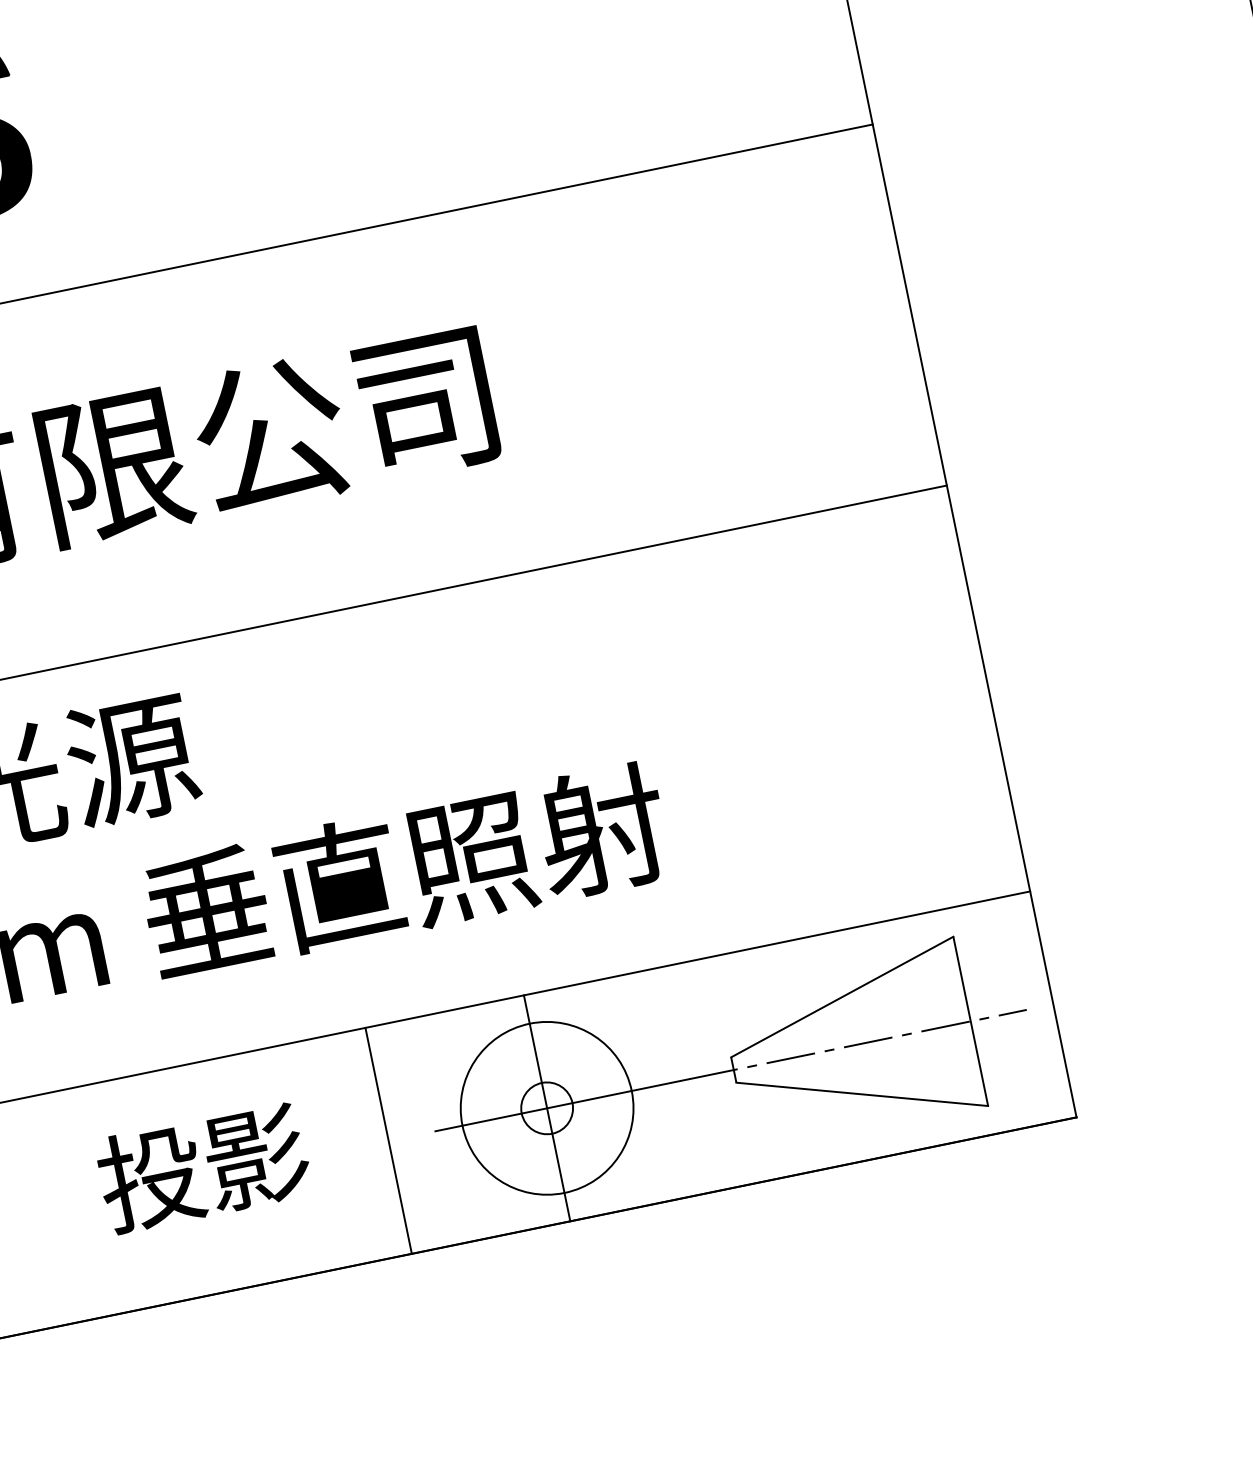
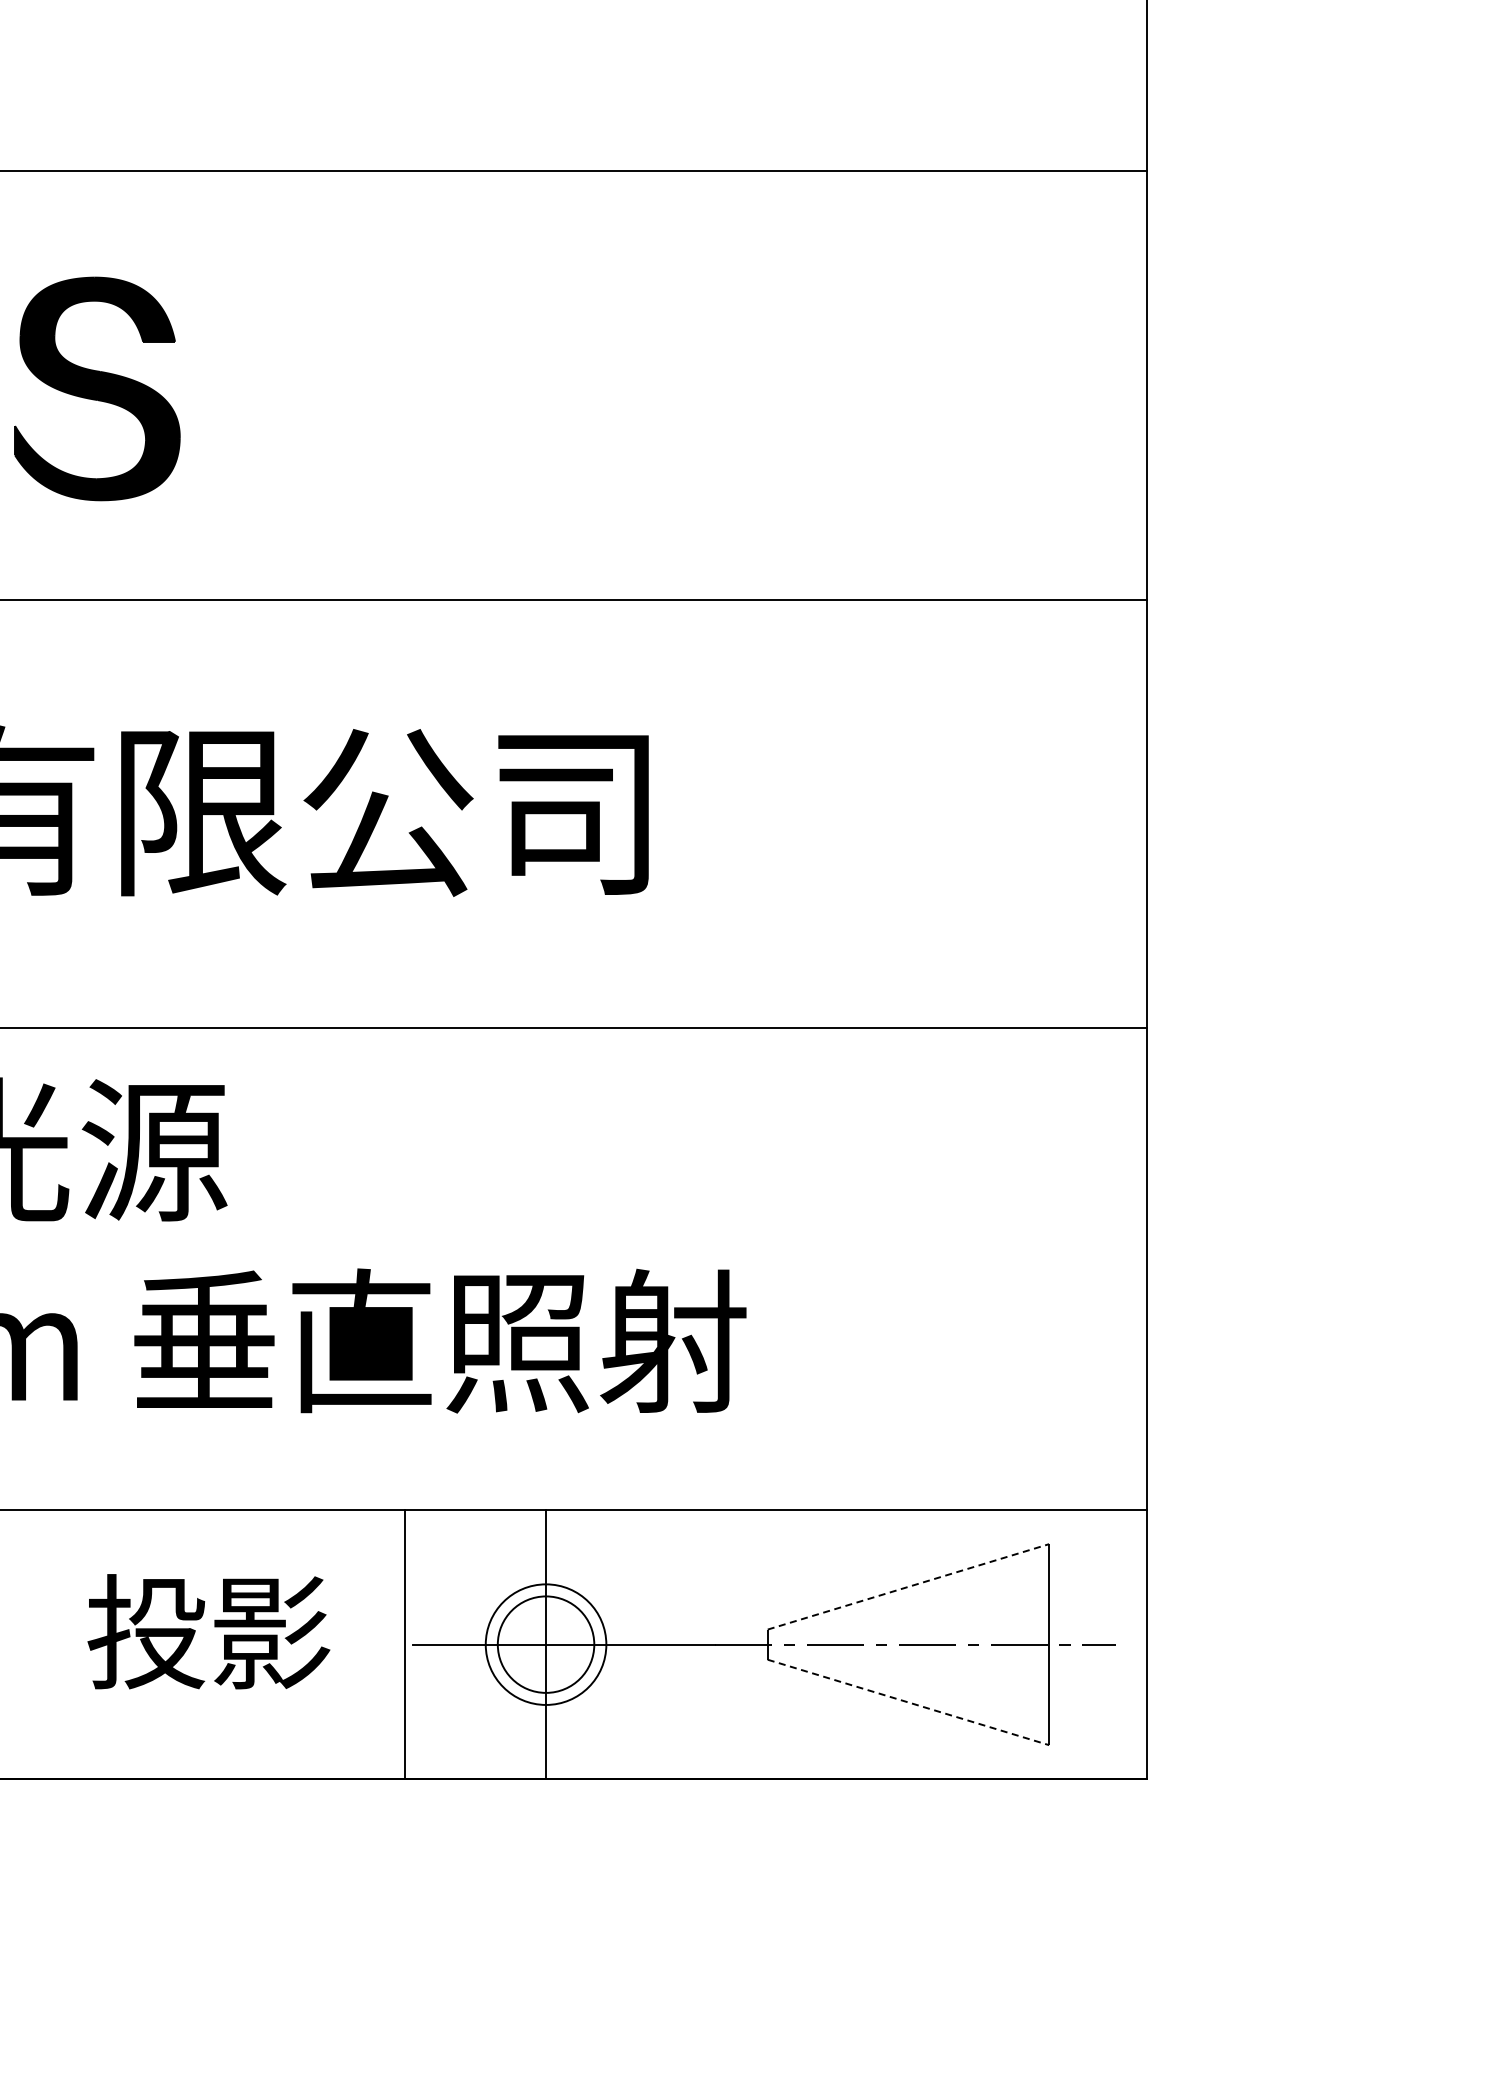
line: (842, 996) -> (908, 1586), solid -> dashed
line: (862, 1094) -> (908, 1702), solid -> dashed
circle: (546, 1108) -> (545, 1644), size x0.6
circle: (546, 1108) -> (545, 1644), size x1.6
line: (388, 1140) -> (404, 1644), moved
text: (203, 1167) -> (208, 1631), moved

